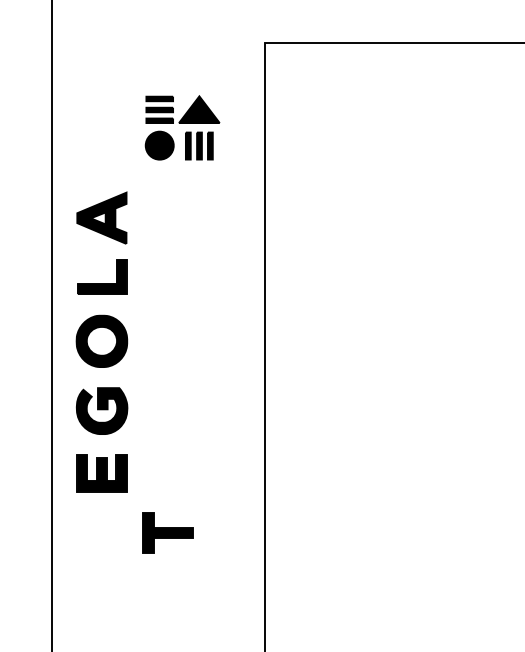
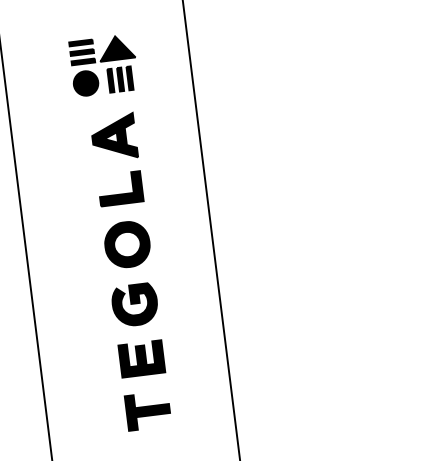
part: (182, 127) -> (103, 65), moved
part: (101, 341) -> (127, 244), moved

